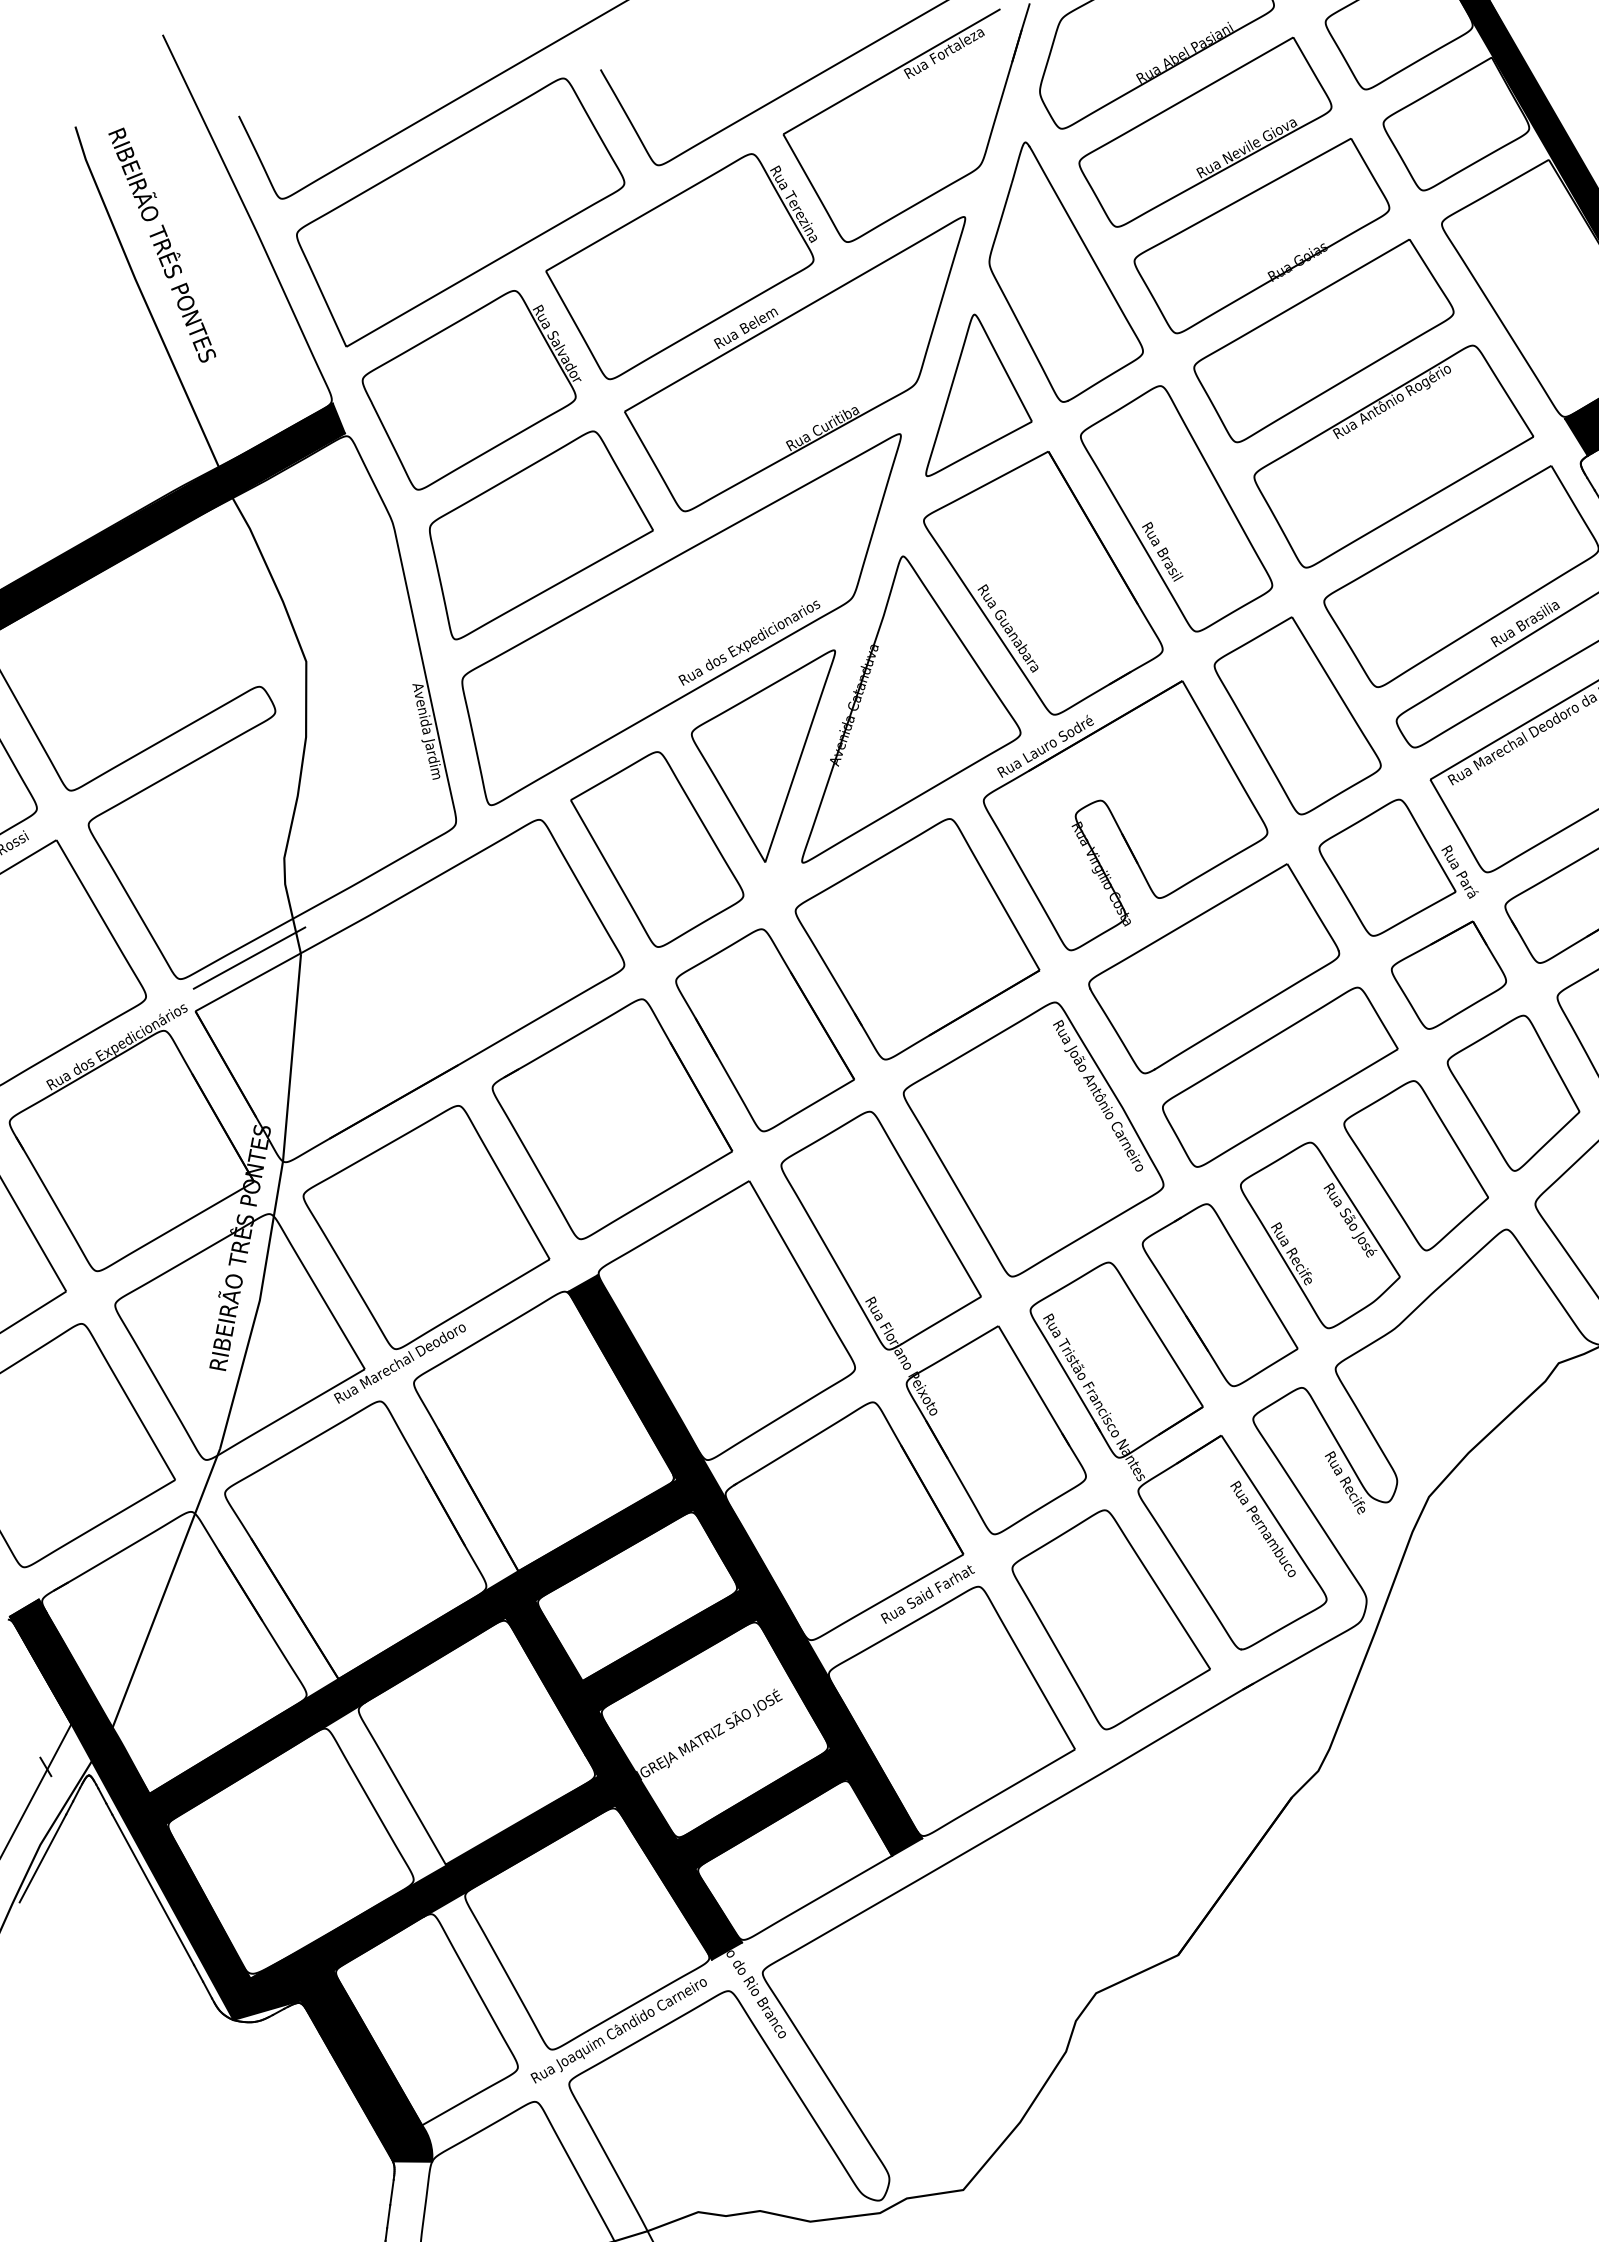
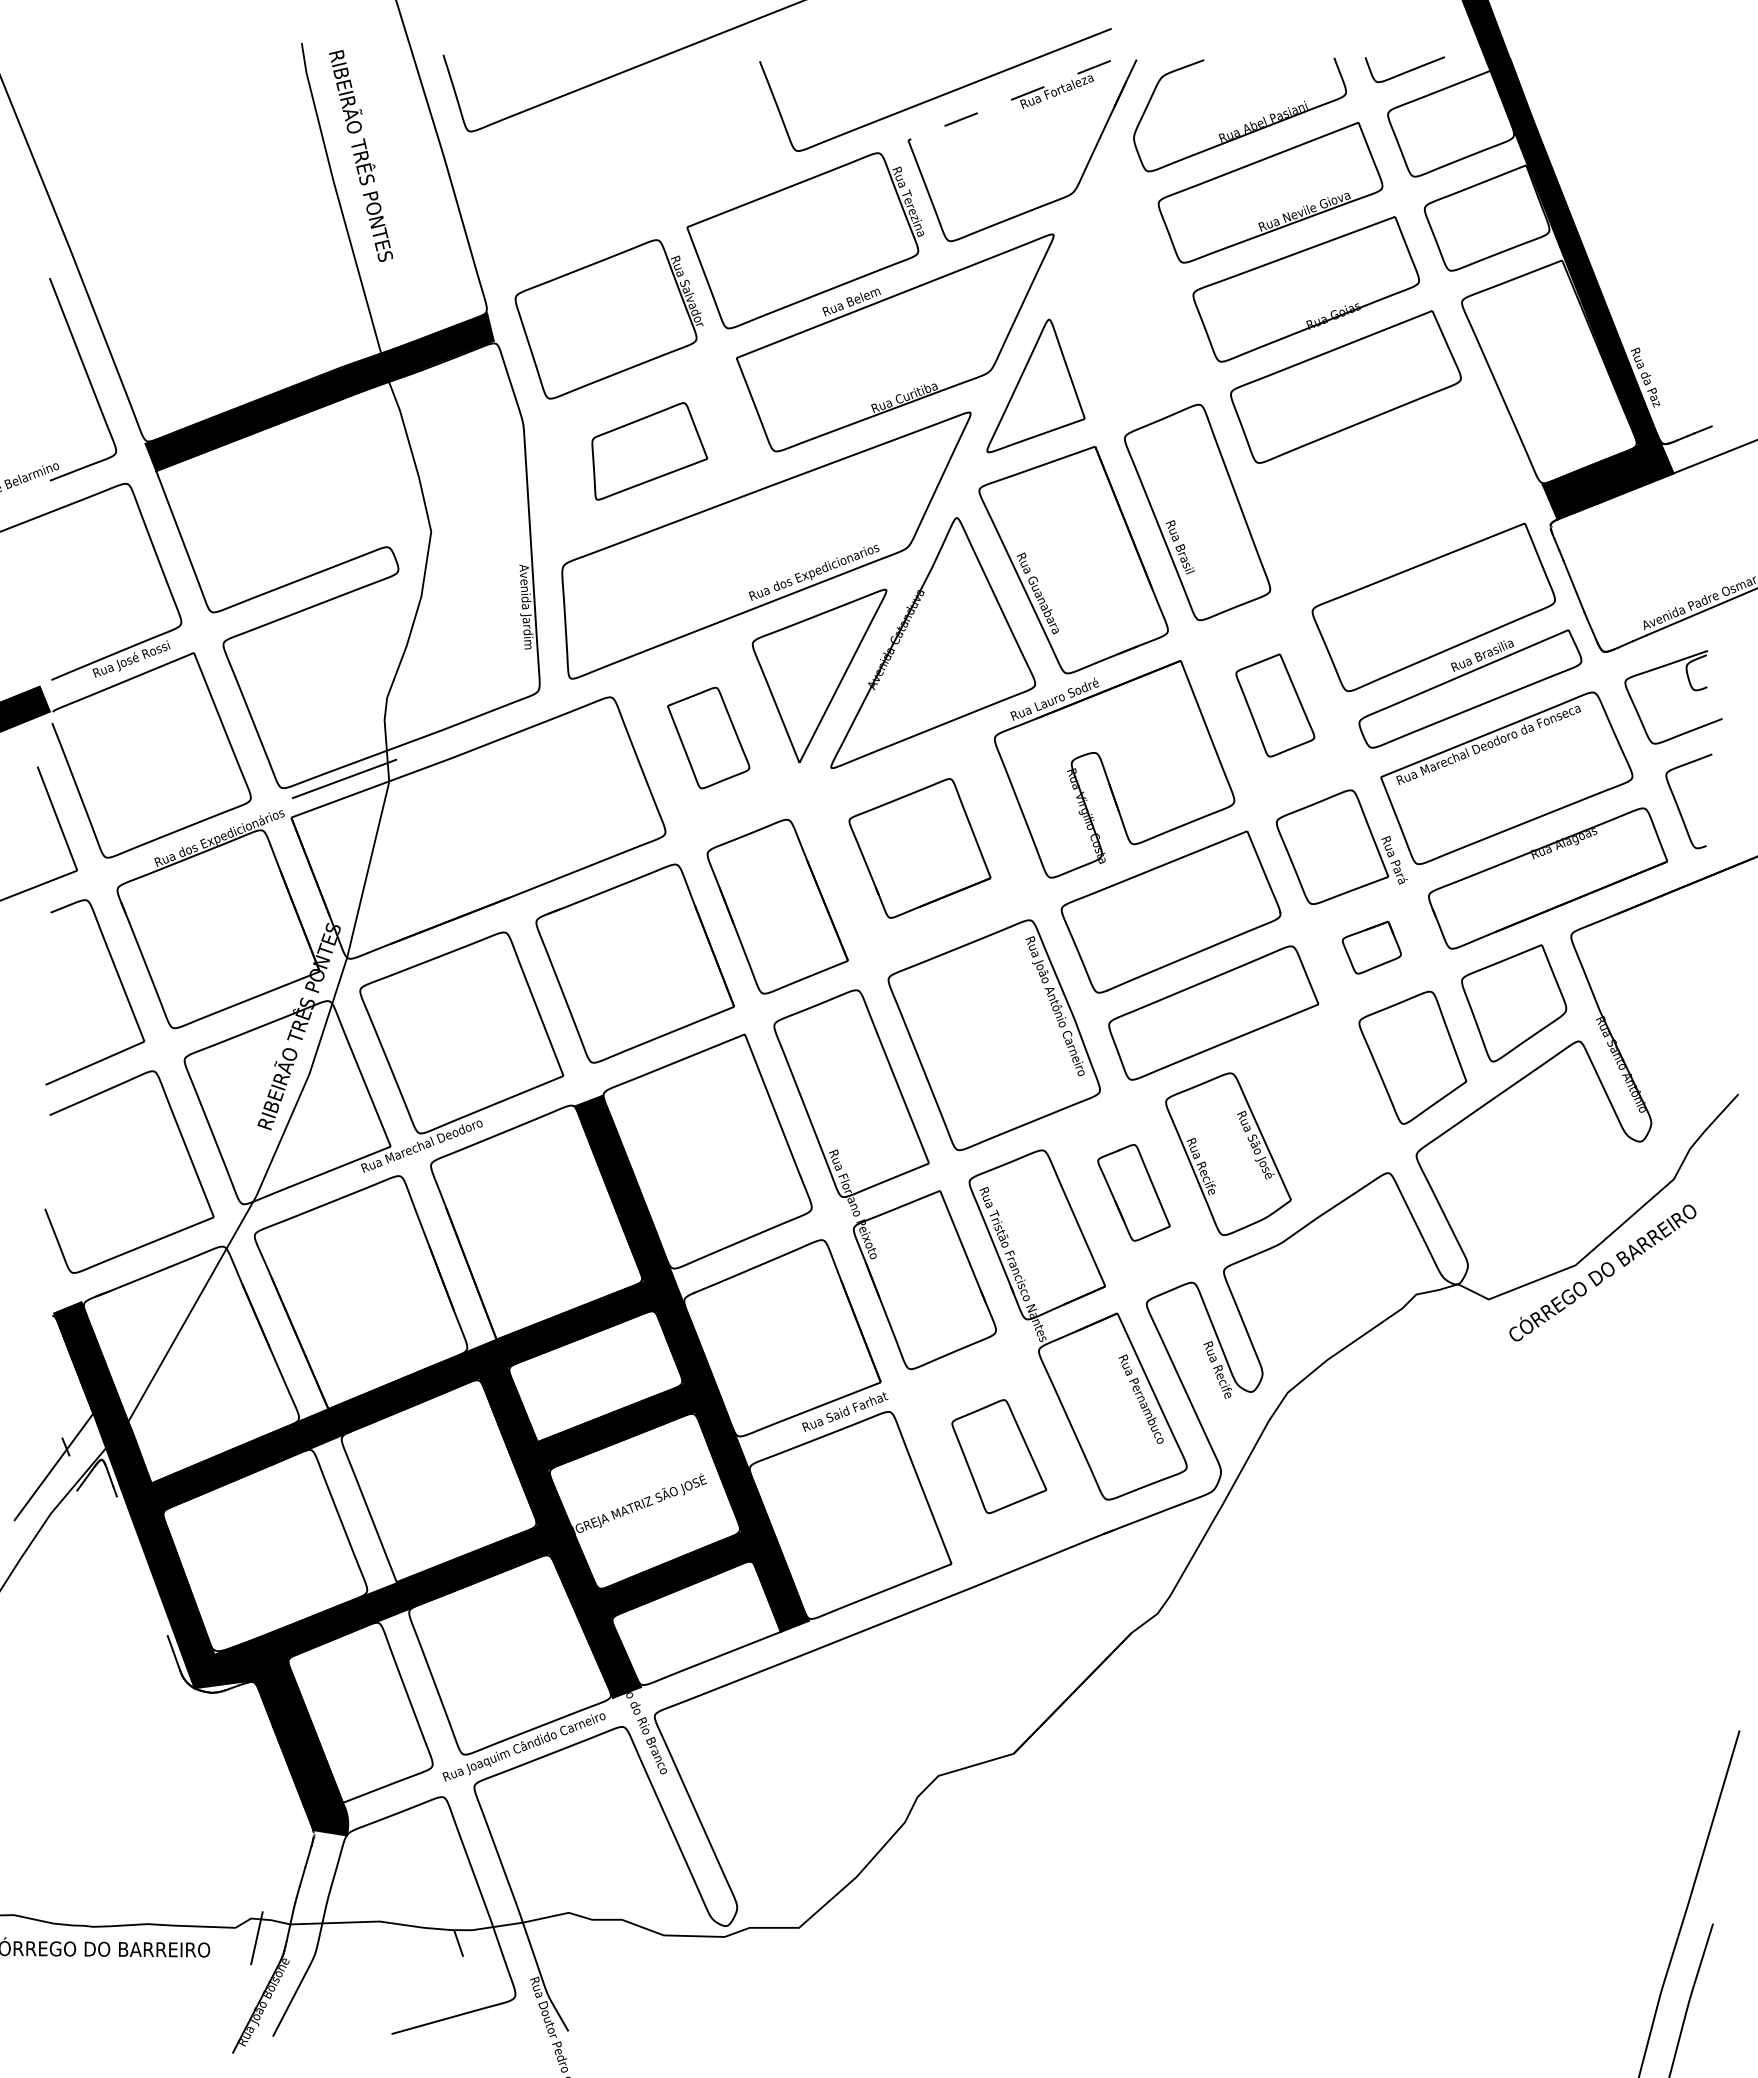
line: (891, 71) -> (1009, 100), solid -> dashed
part: (460, 211) -> (621, 165), removed
part: (1059, 269) -> (1128, 291), removed
part: (1393, 455) -> (1390, 494), removed
part: (541, 533) -> (649, 451), size x0.6
part: (1297, 715) -> (1275, 705), size x0.6
part: (657, 848) -> (708, 737), size x0.6
part: (916, 939) -> (919, 848), size x0.7
part: (1448, 975) -> (1371, 947), size x0.6
part: (1416, 1165) -> (1319, 1106), removed
part: (1219, 1295) -> (1133, 1192), size x0.6
part: (1111, 1618) -> (999, 1456), size x0.6
line: (42, 1857) -> (51, 1524), removed
line: (152, 1890) -> (141, 1566), removed

